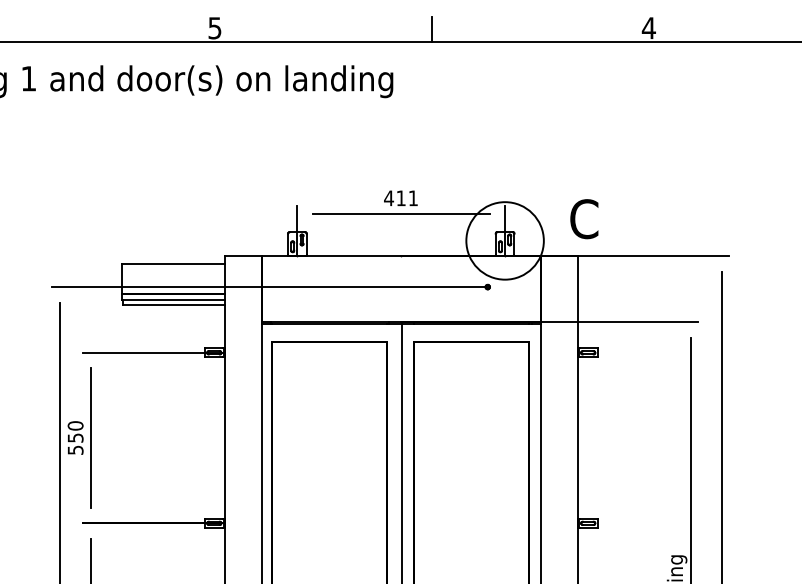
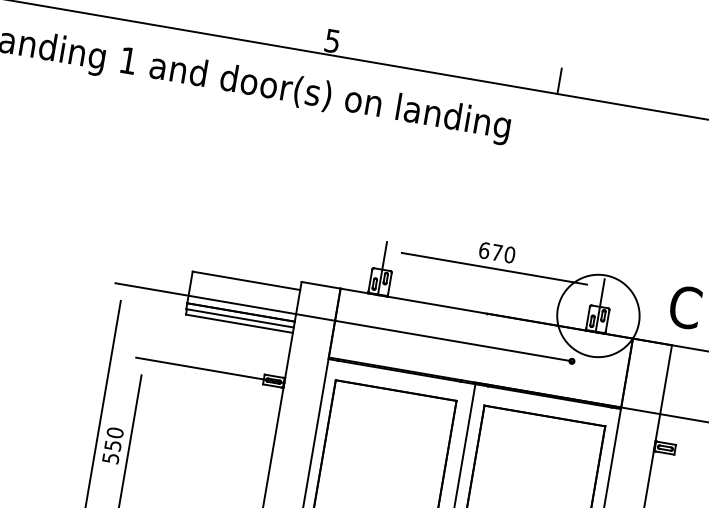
text: (401, 198) -> (497, 252), 411 -> 670

